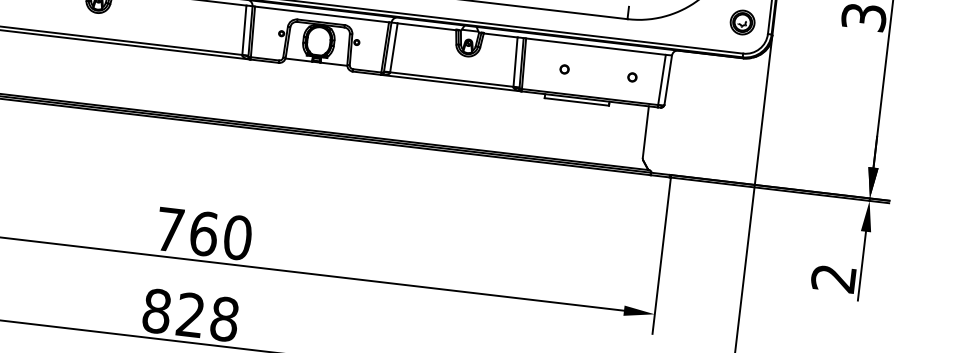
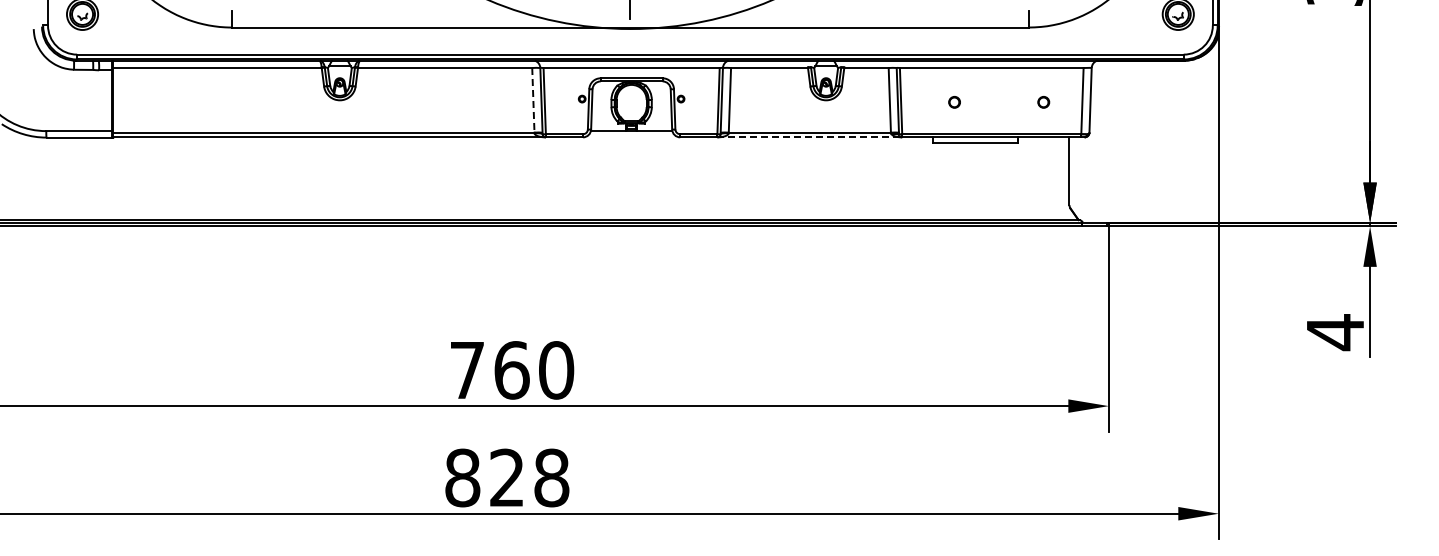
line: (244, 30) -> (533, 100), solid -> dashed
line: (451, 83) -> (810, 137), solid -> dashed
text: (833, 278) -> (1334, 332), 2 -> 4

